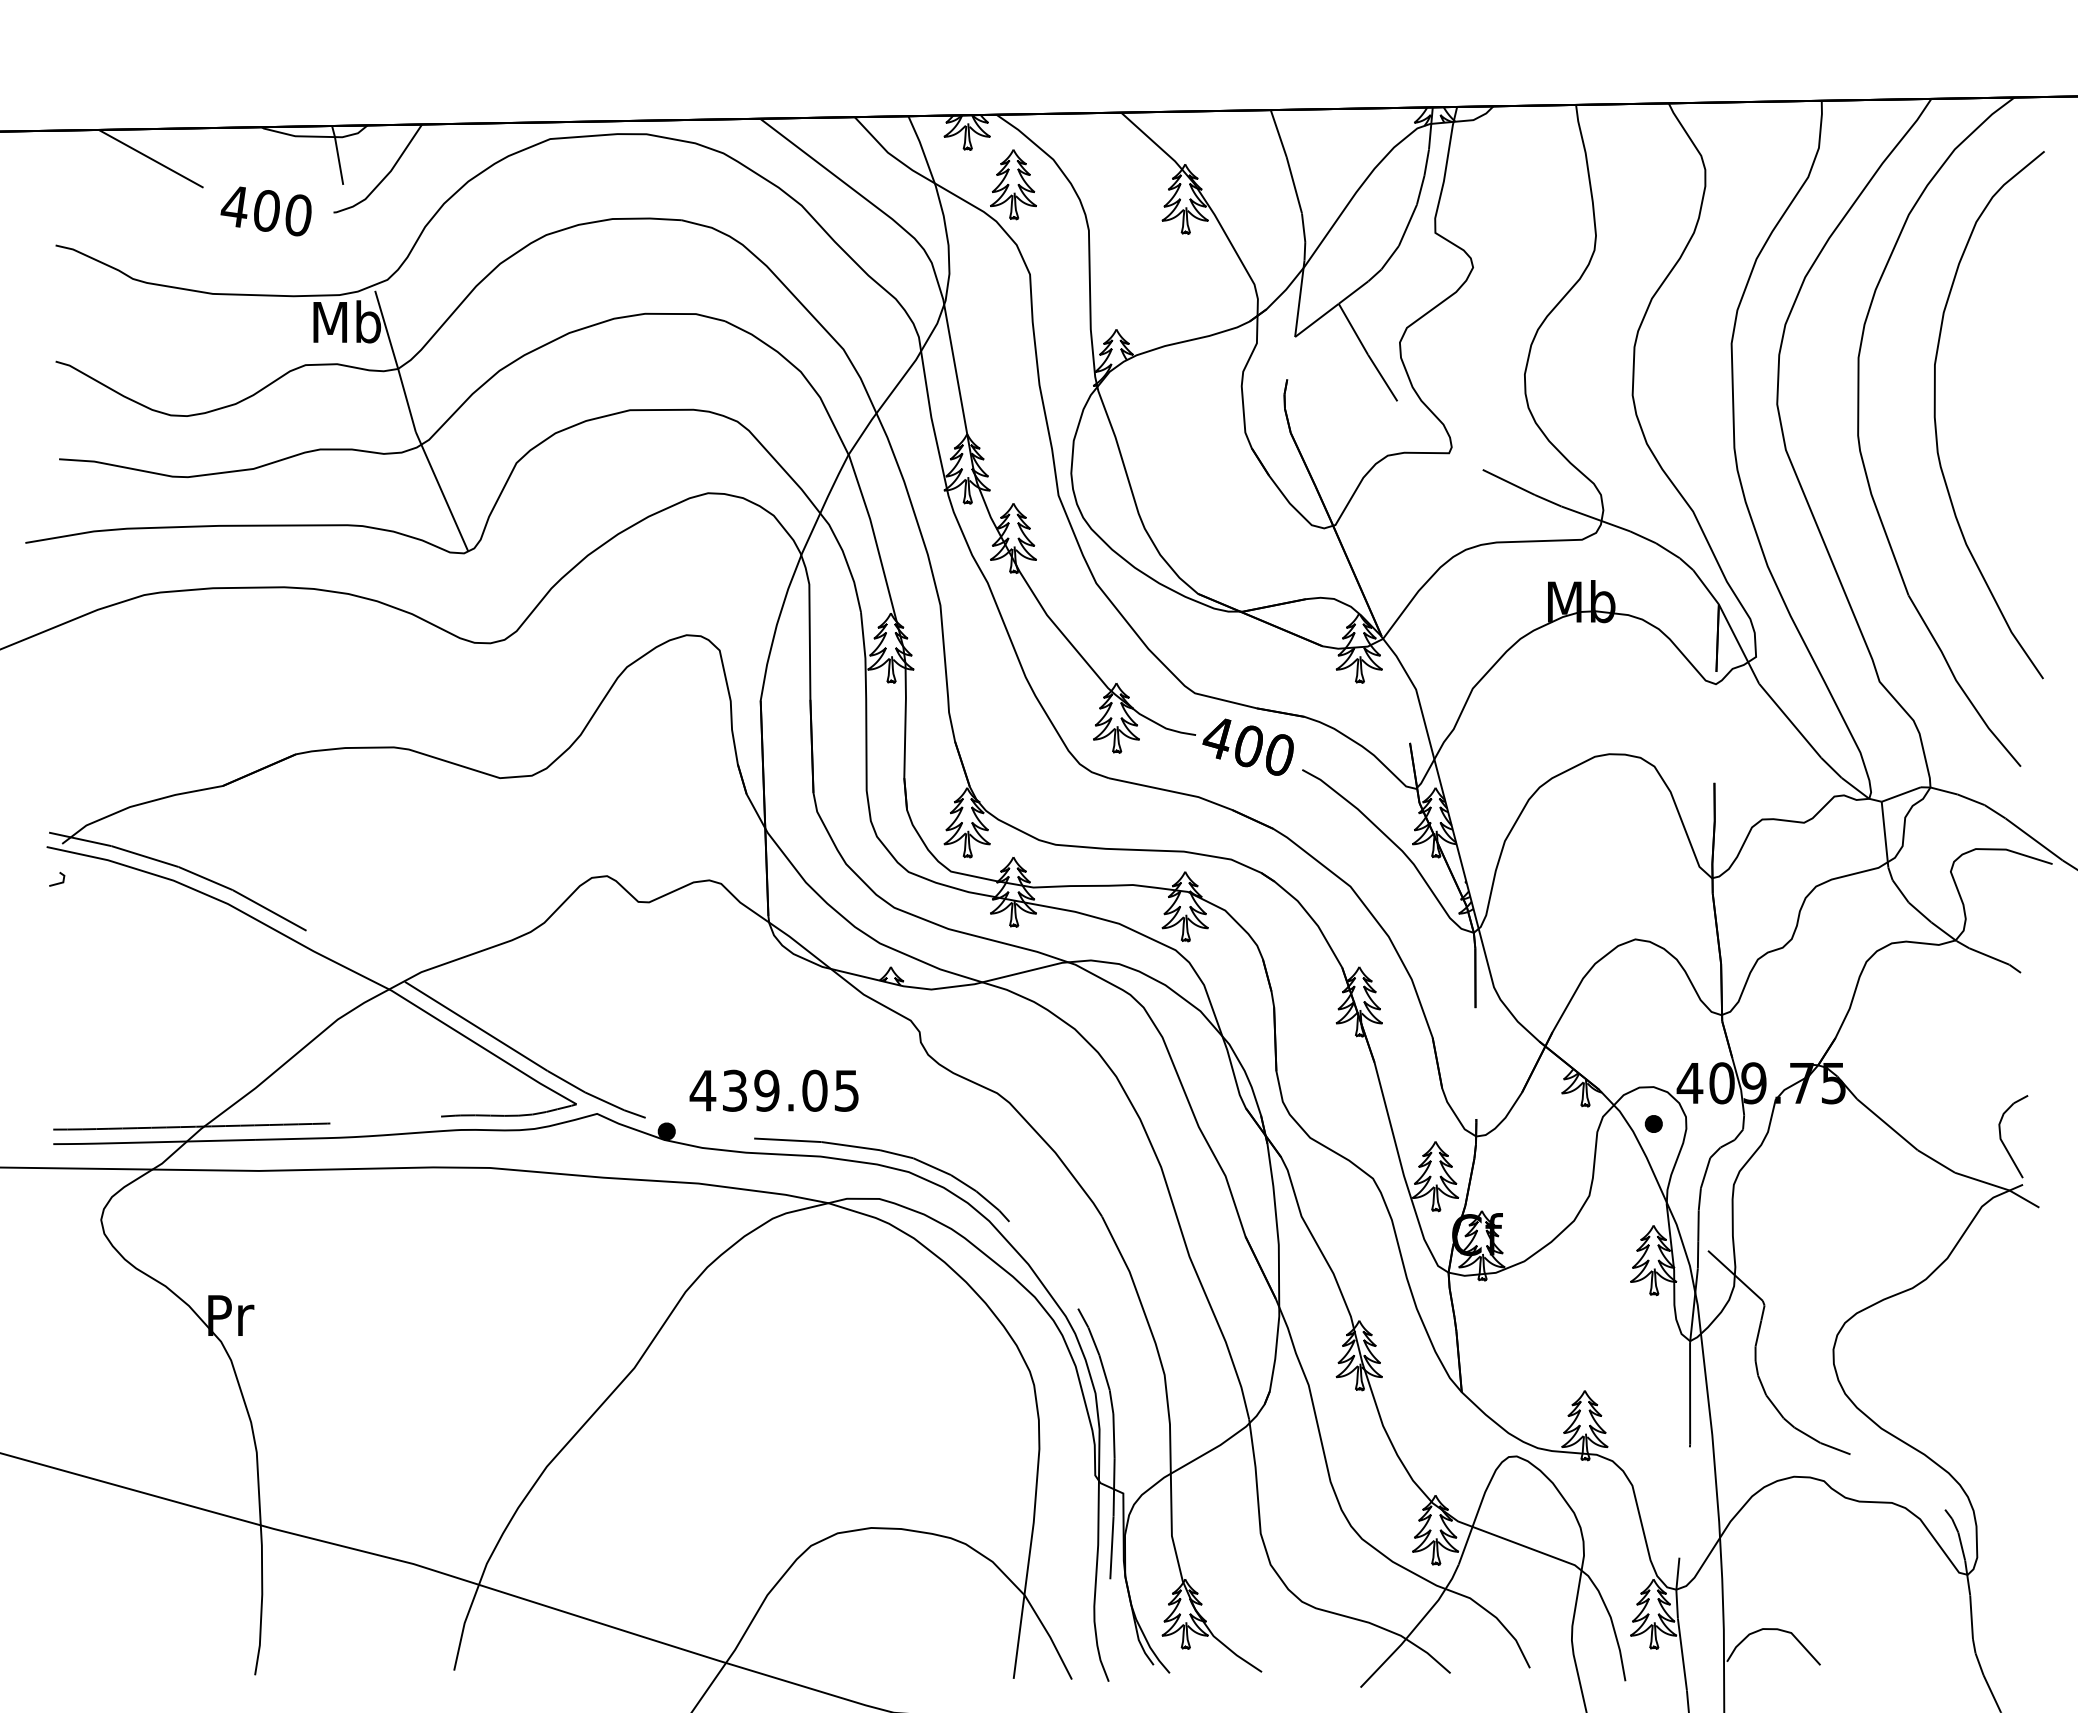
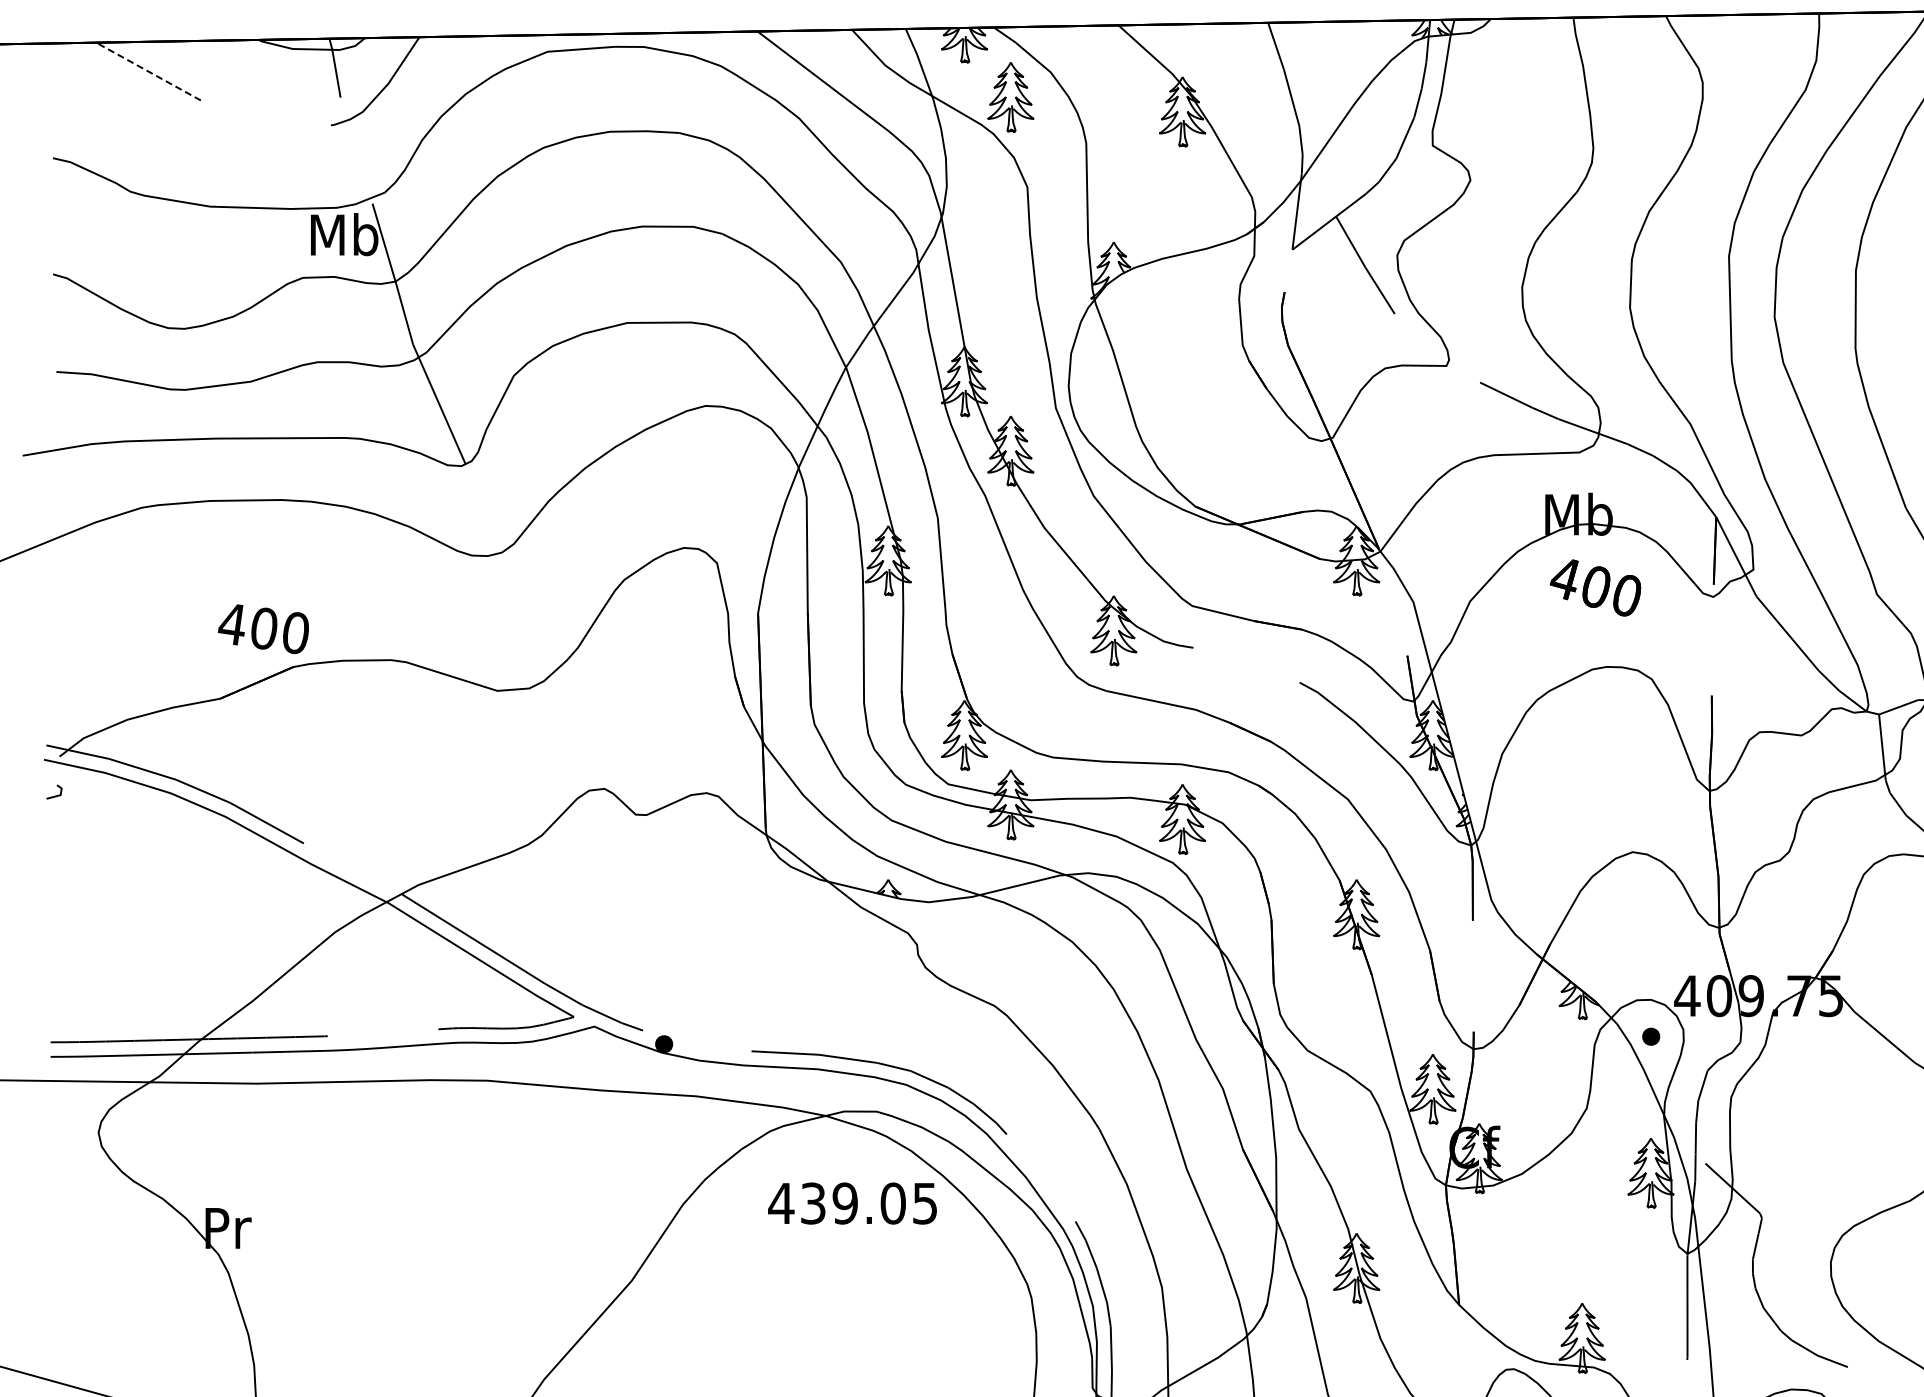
line: (151, 158) -> (148, 71), solid -> dashed
text: (265, 211) -> (262, 629), moved
text: (1247, 746) -> (1594, 587), moved
text: (773, 1090) -> (851, 1203), moved

